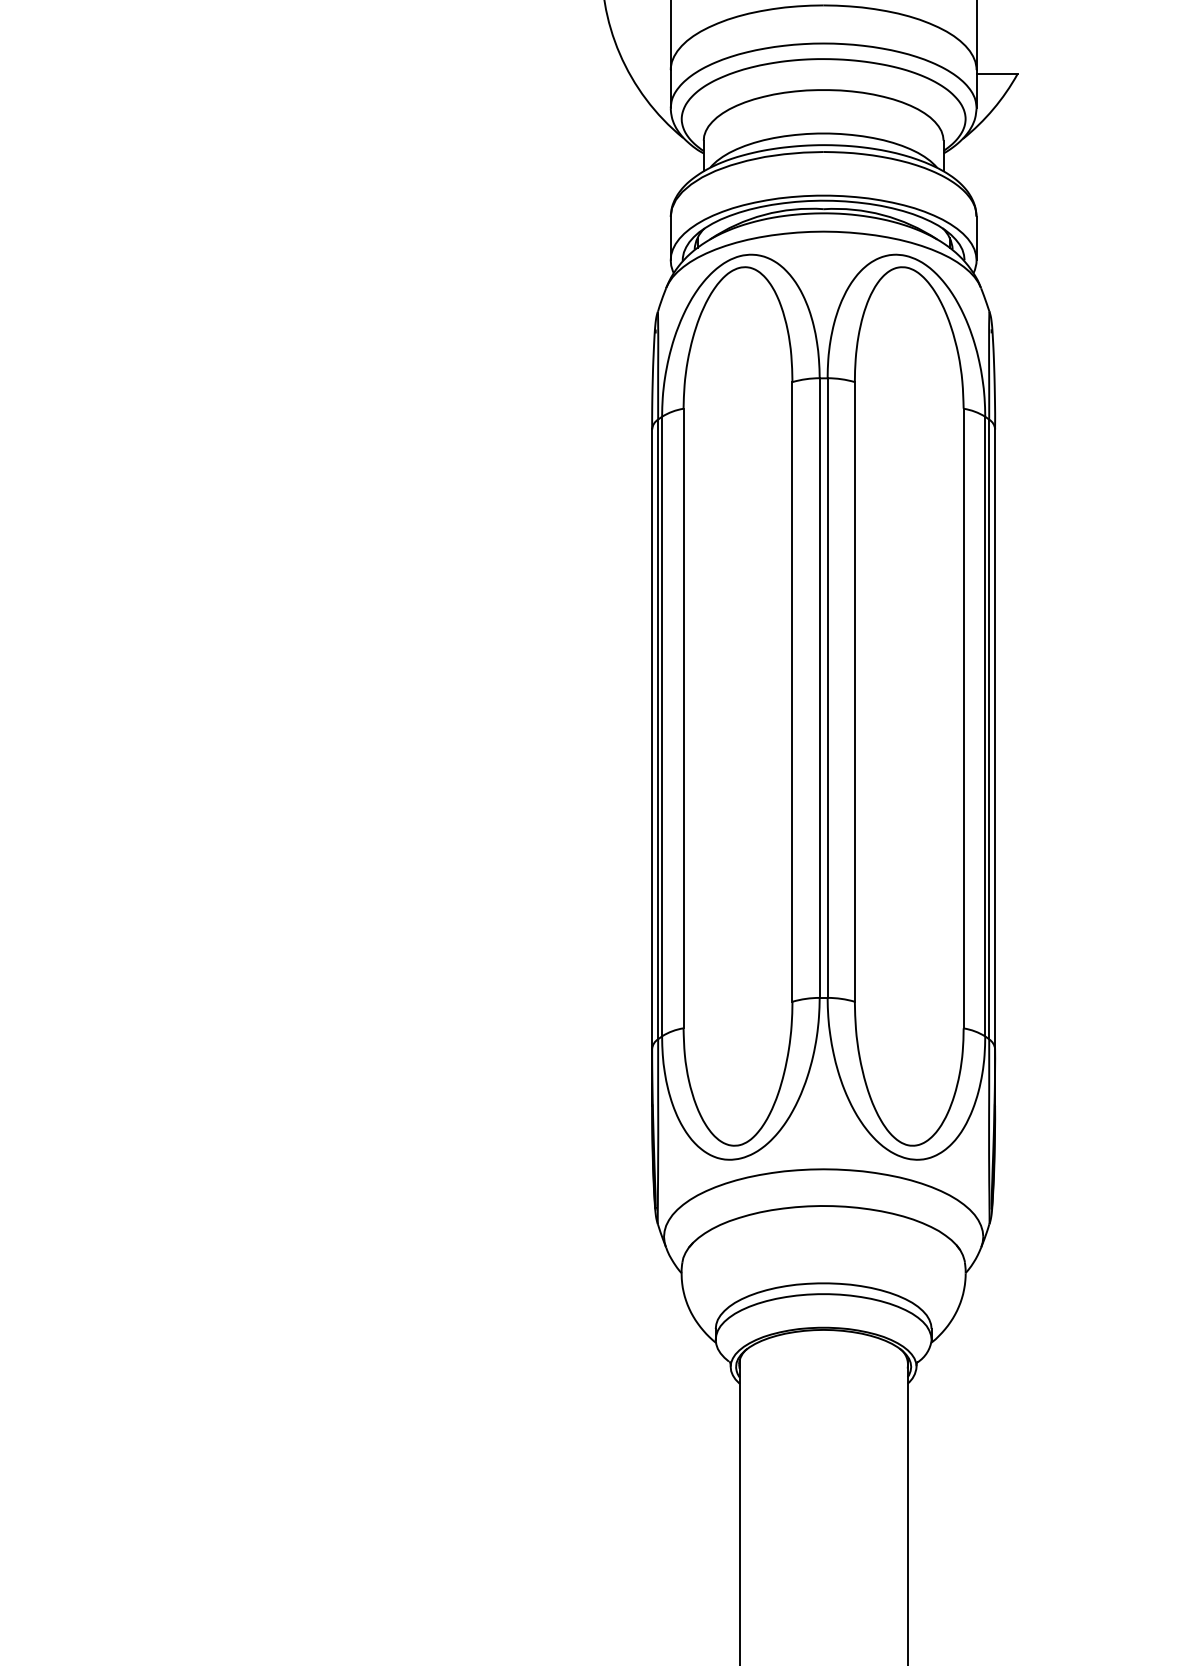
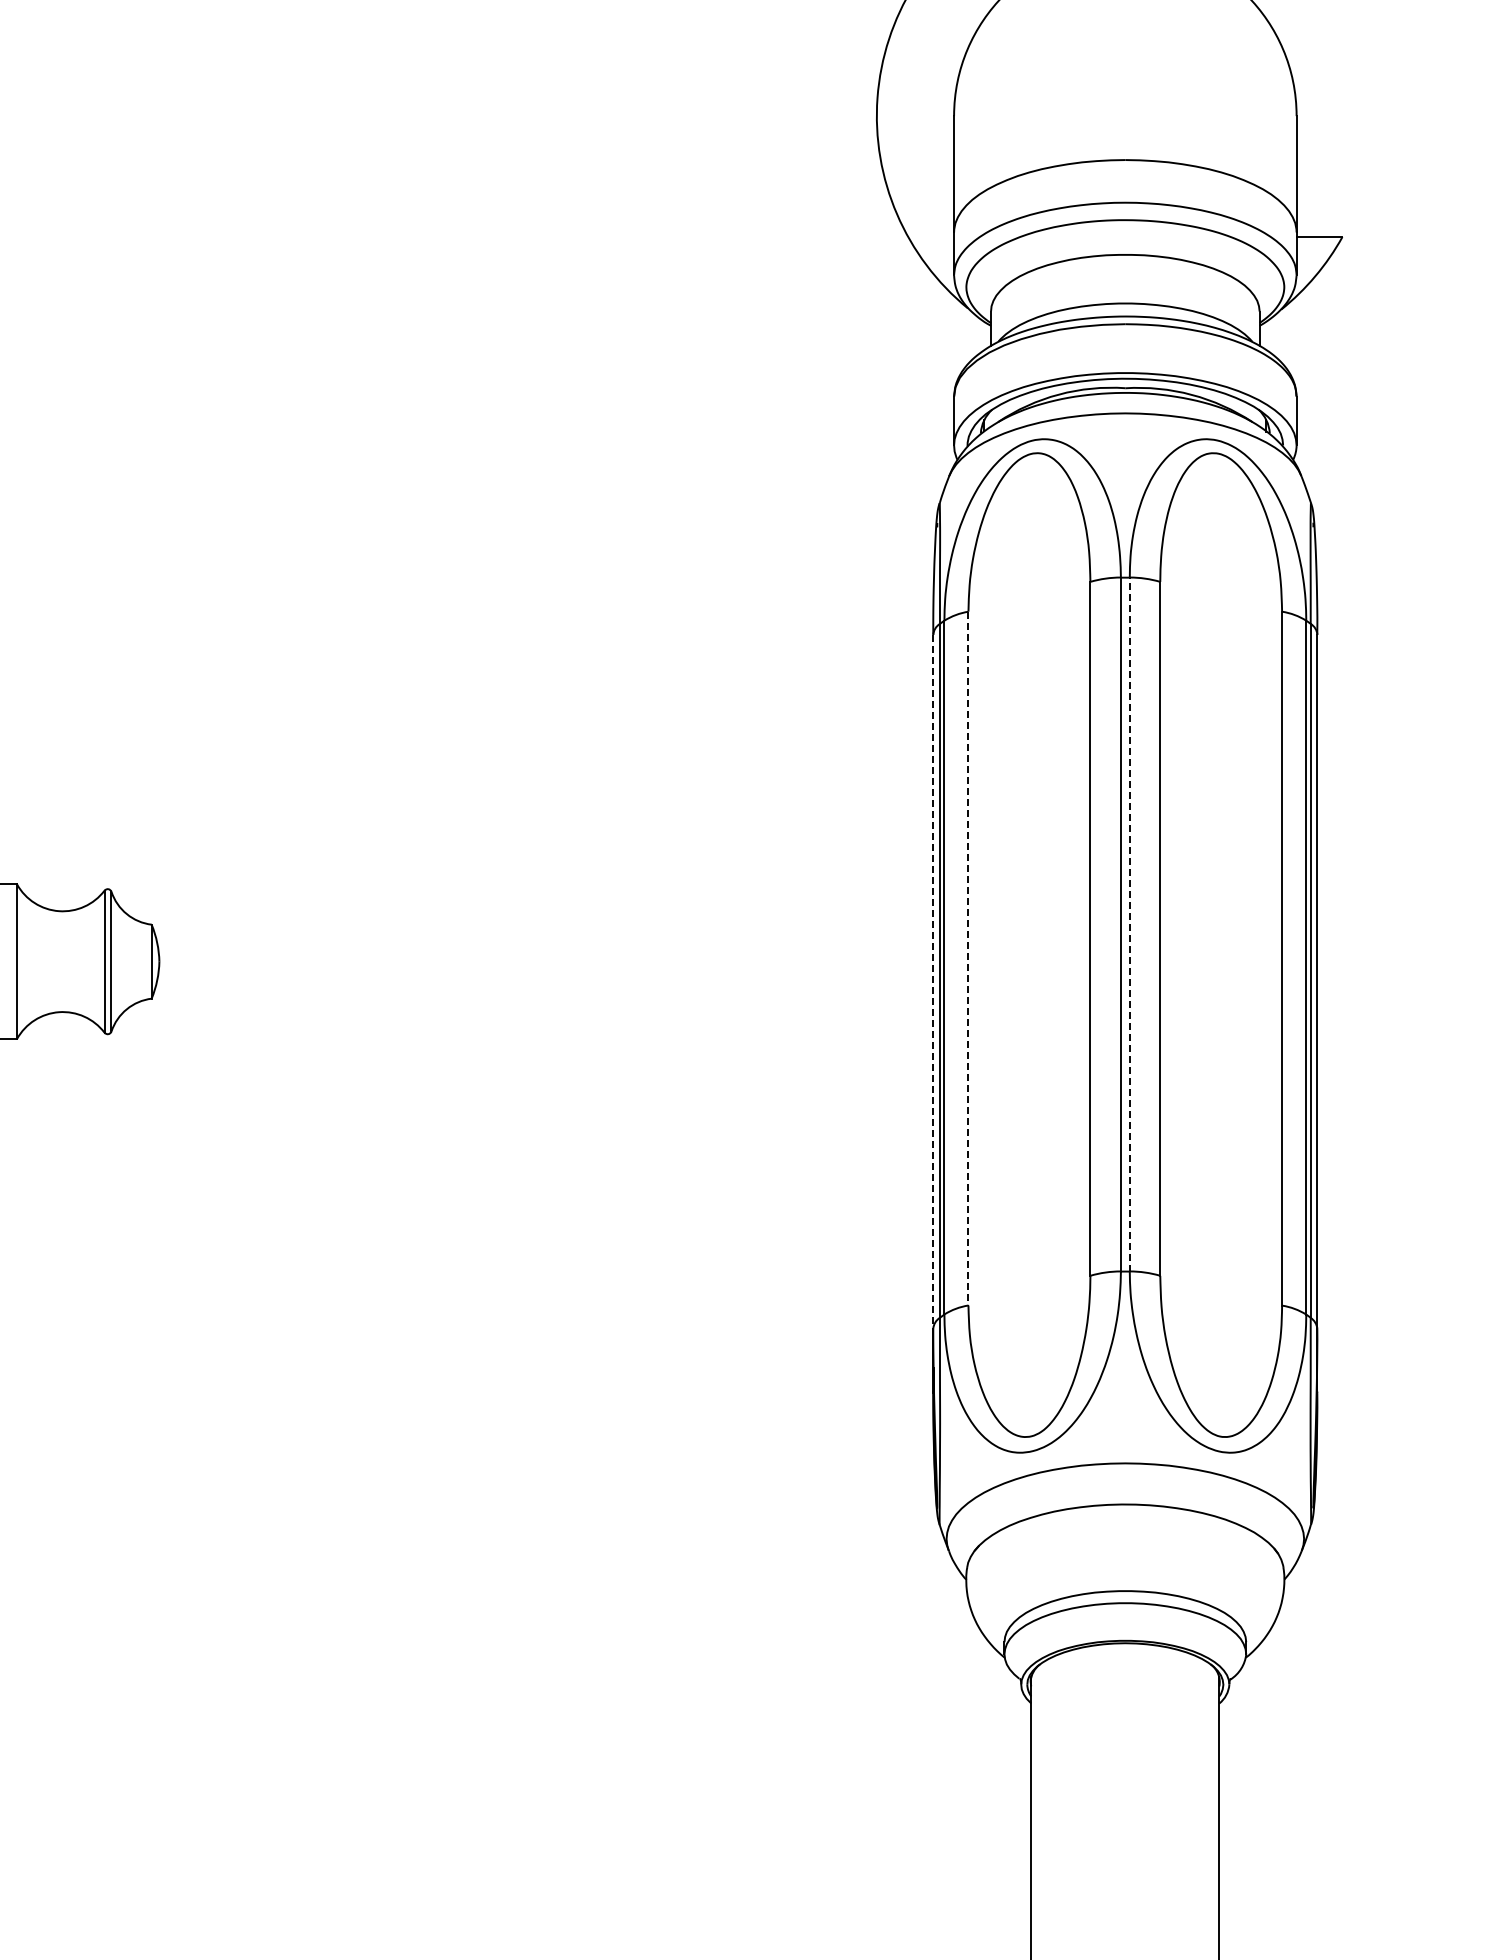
line: (827, 688) -> (1129, 924), solid -> dashed
line: (683, 718) -> (968, 958), solid -> dashed
line: (652, 738) -> (933, 981), solid -> dashed

